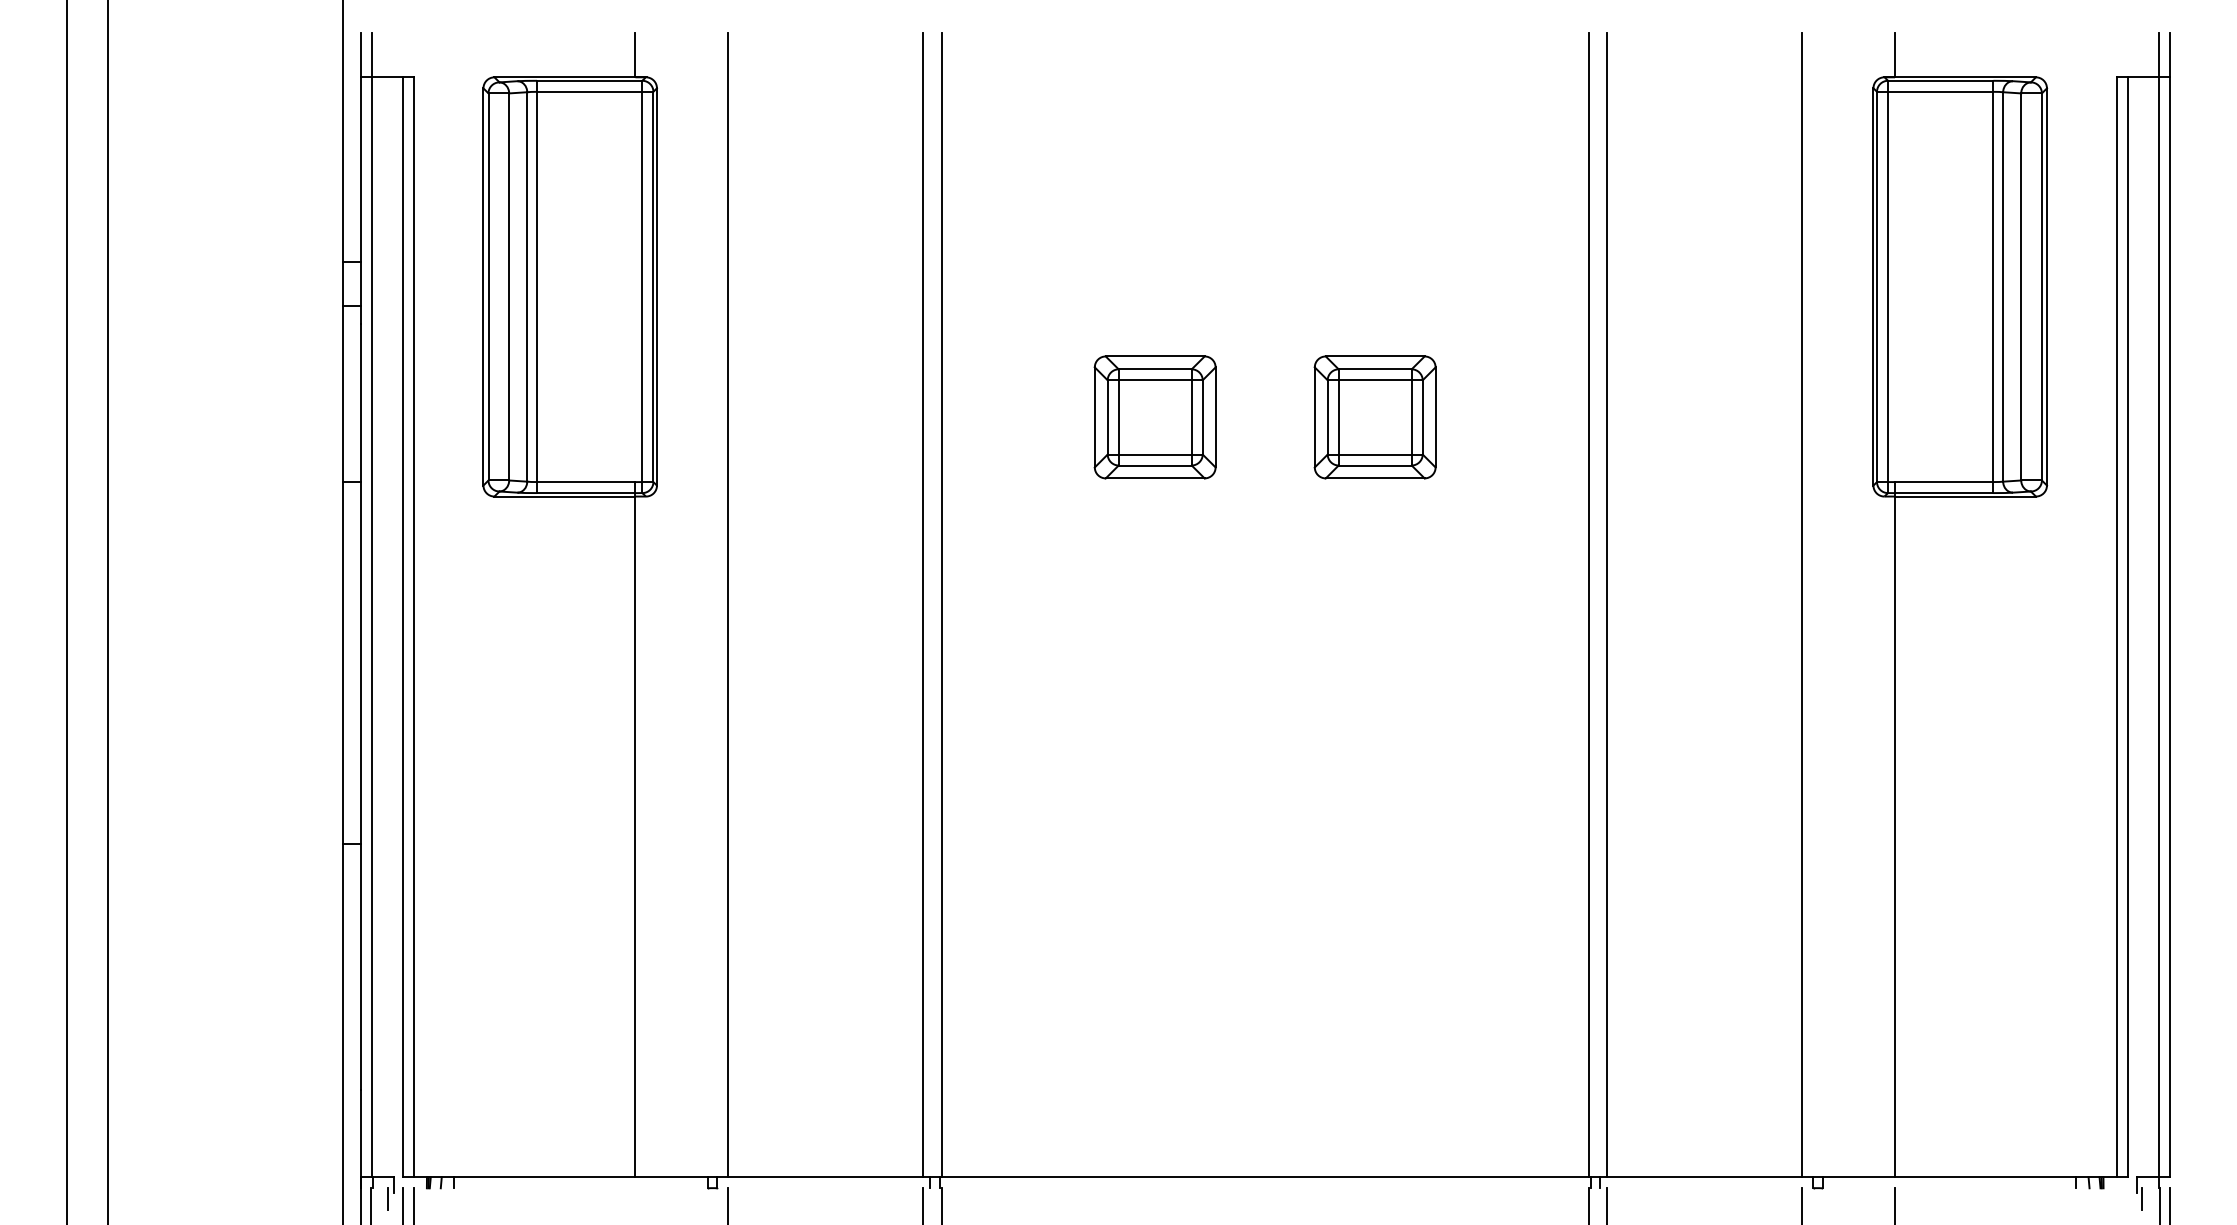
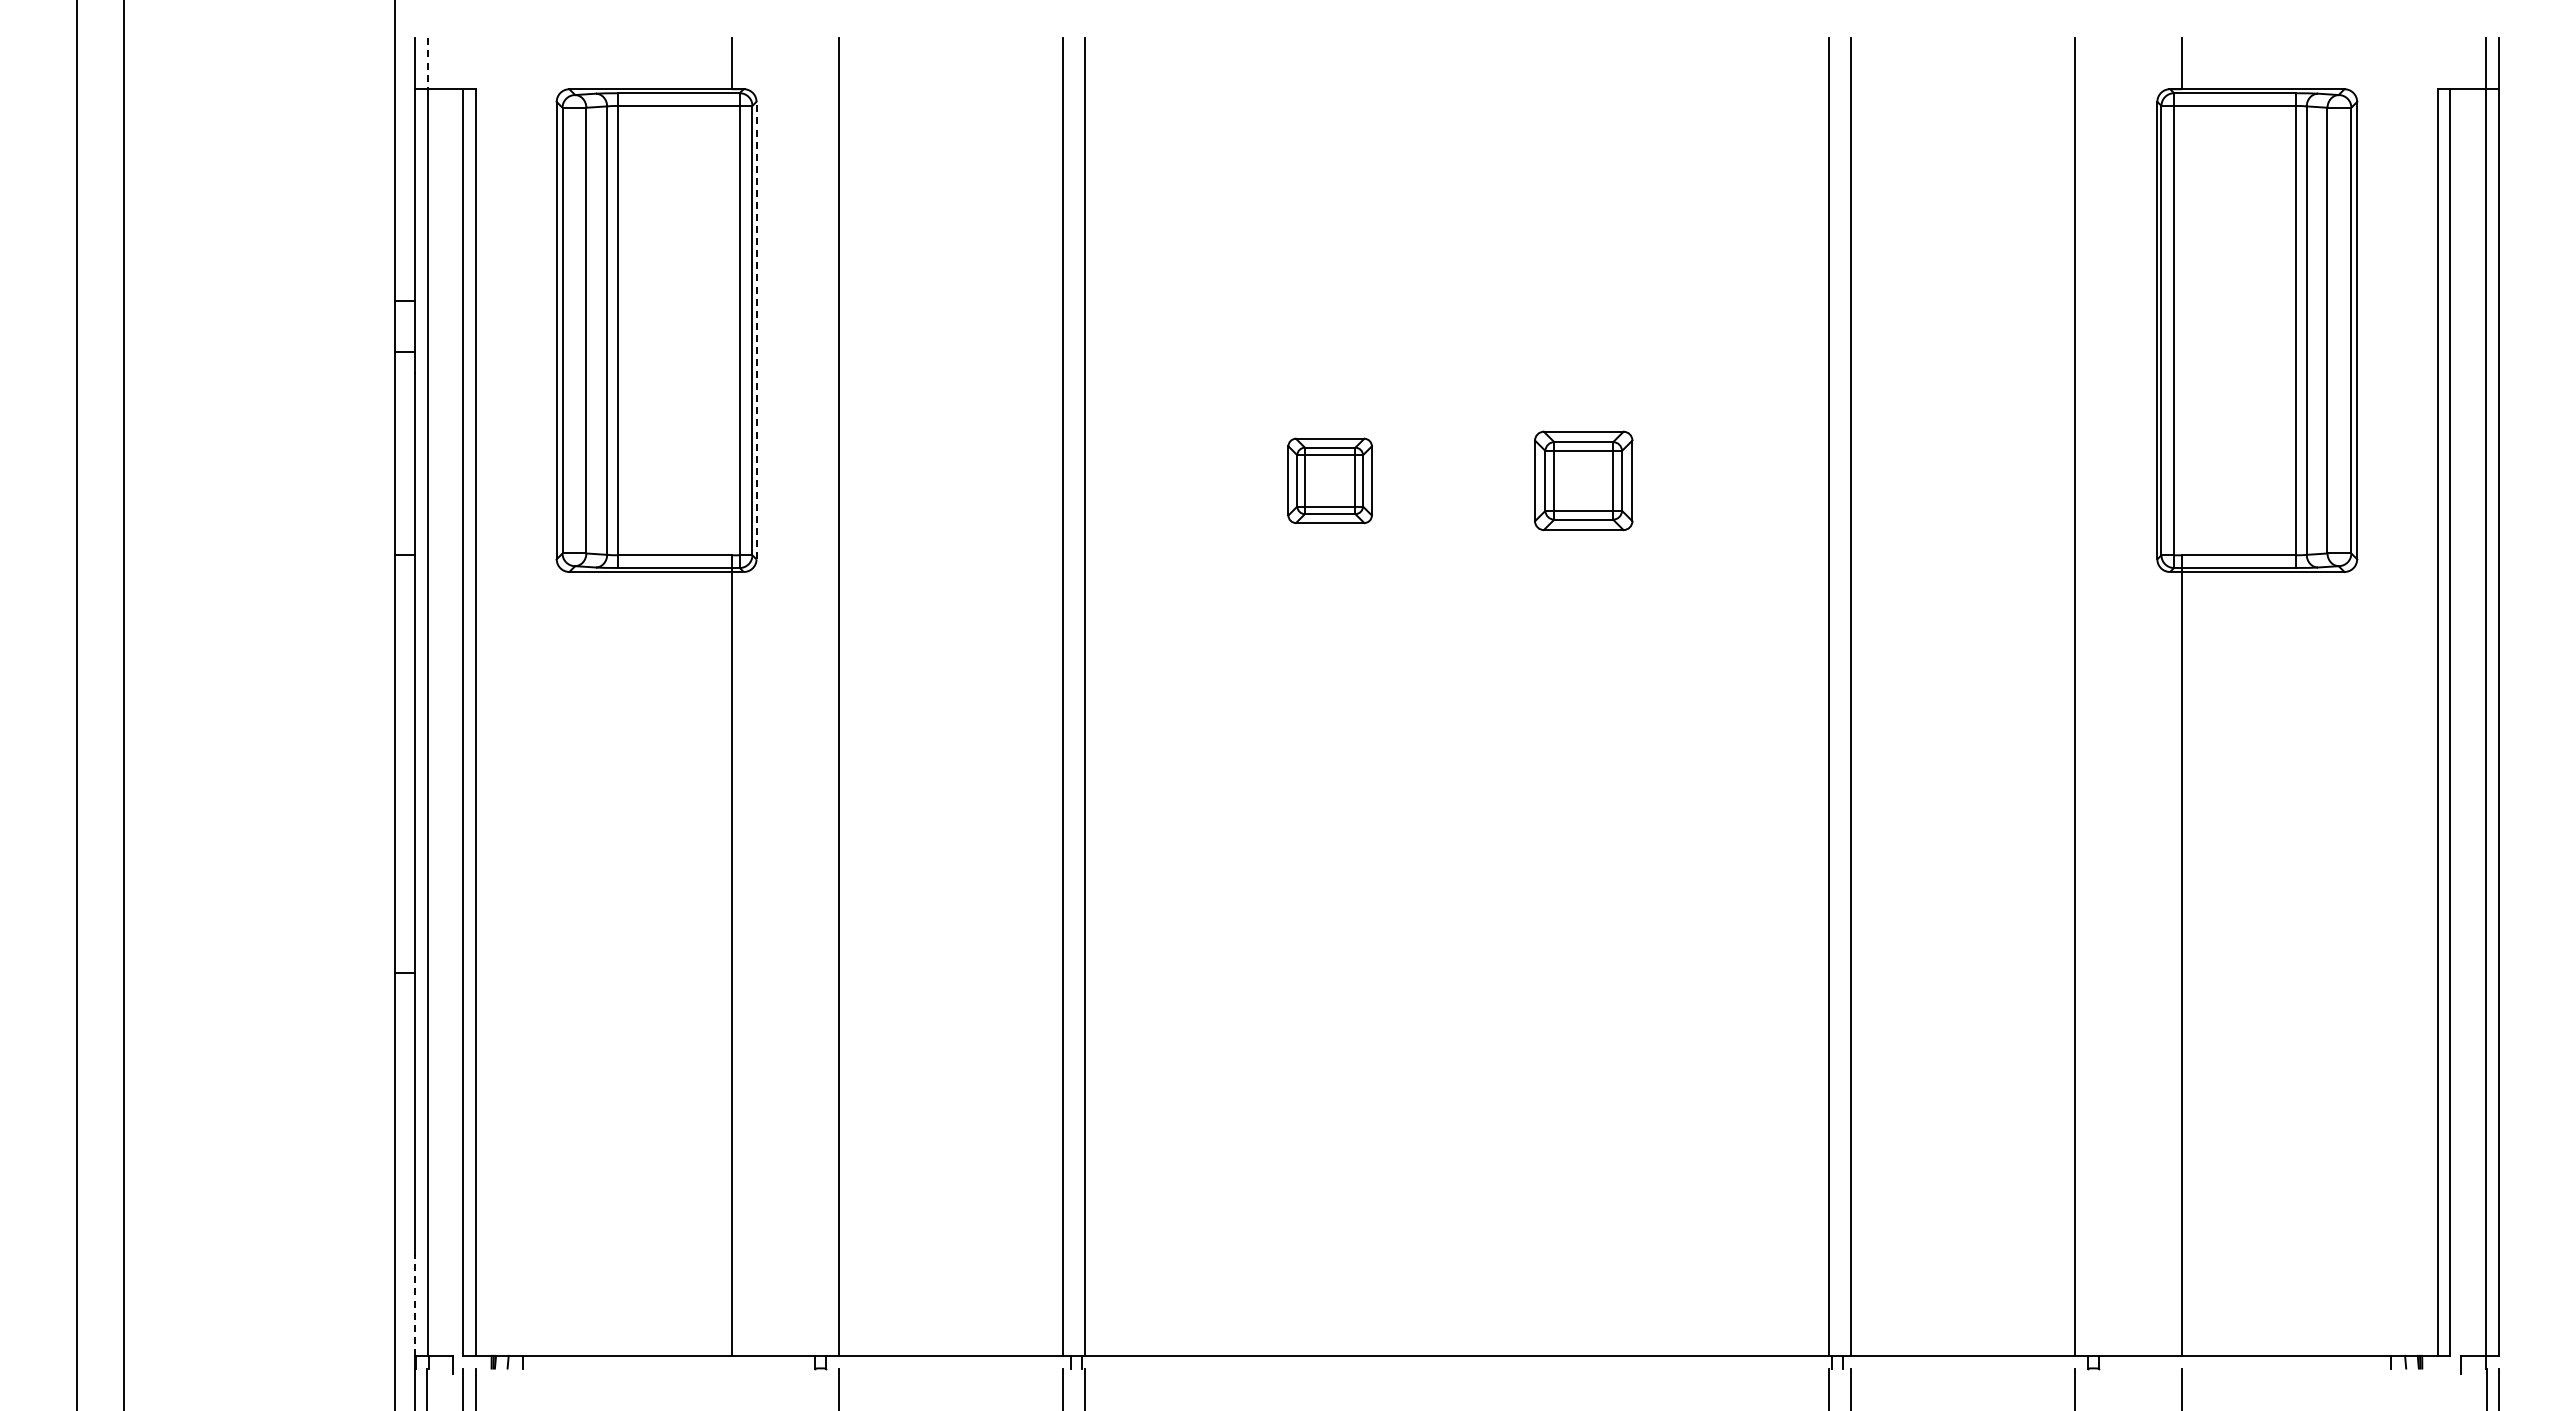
line: (371, 55) -> (427, 64), solid -> dashed
line: (656, 286) -> (756, 330), solid -> dashed
part: (1154, 417) -> (1329, 480), size x0.6
part: (1375, 417) -> (1583, 480), size x0.7
line: (360, 1133) -> (415, 1305), solid -> dashed
line: (387, 1198) -> (446, 1380), removed
line: (2141, 1198) -> (2466, 1380), removed

